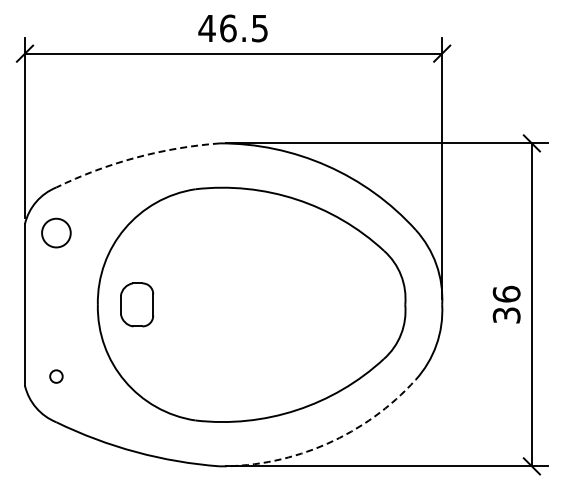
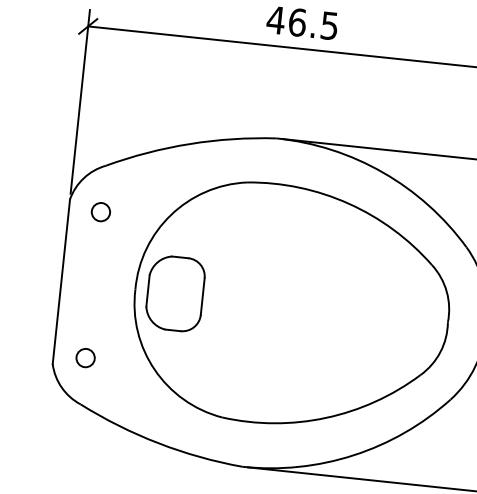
arc: (136, 157) -> (190, 143), dashed -> solid
circle: (56, 233) -> (101, 212), size x0.62
part: (136, 304) -> (174, 293), size x1.67
circle: (56, 376) -> (85, 357), size x1.43
arc: (327, 443) -> (354, 454), dashed -> solid

